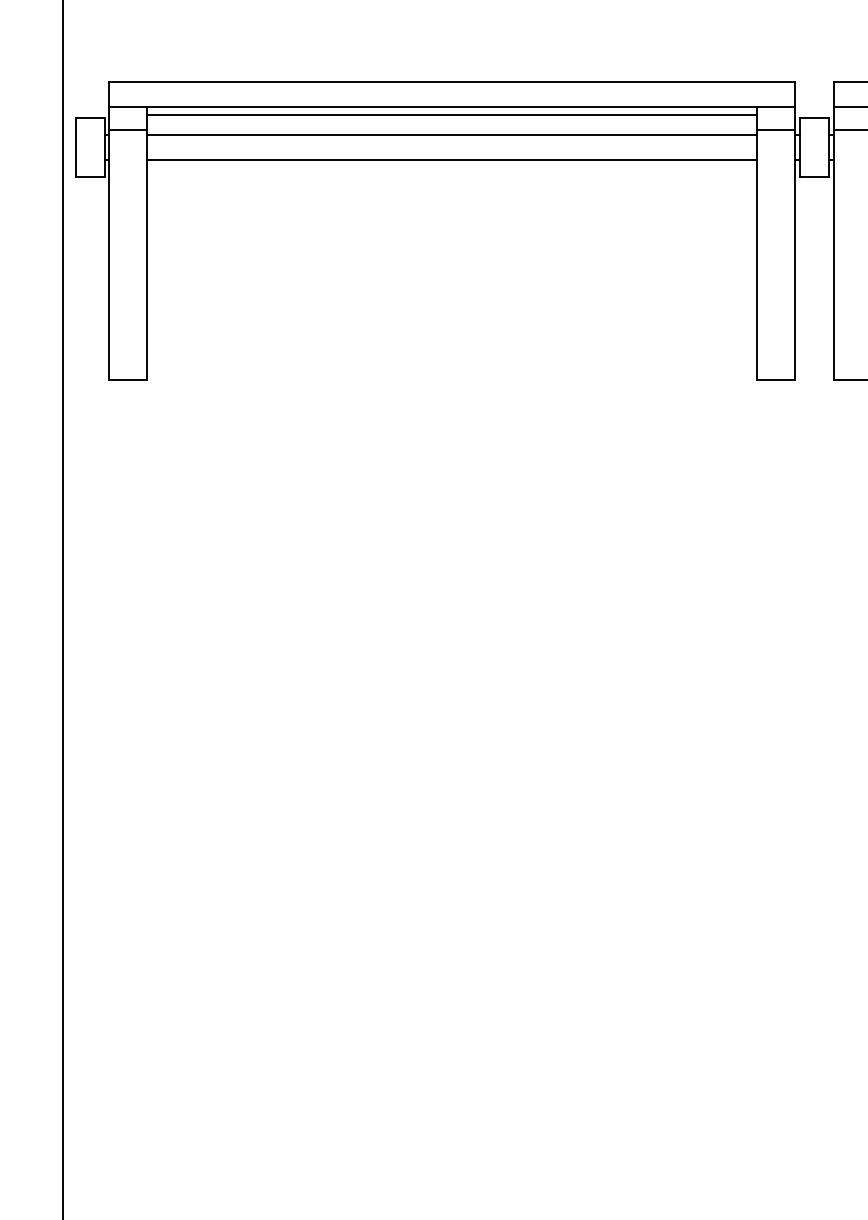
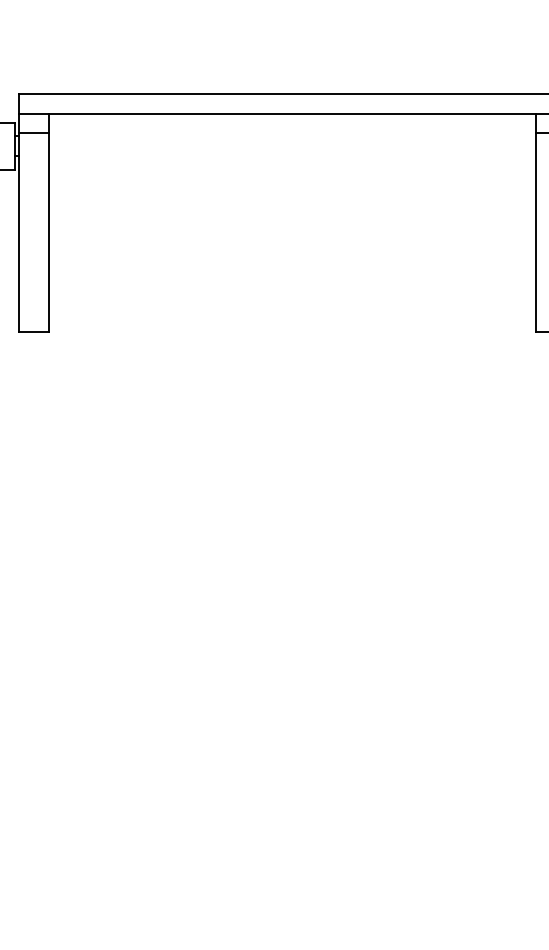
line: (451, 114) -> (291, 120), removed
line: (451, 134) -> (291, 136), removed
line: (451, 159) -> (291, 156), removed

